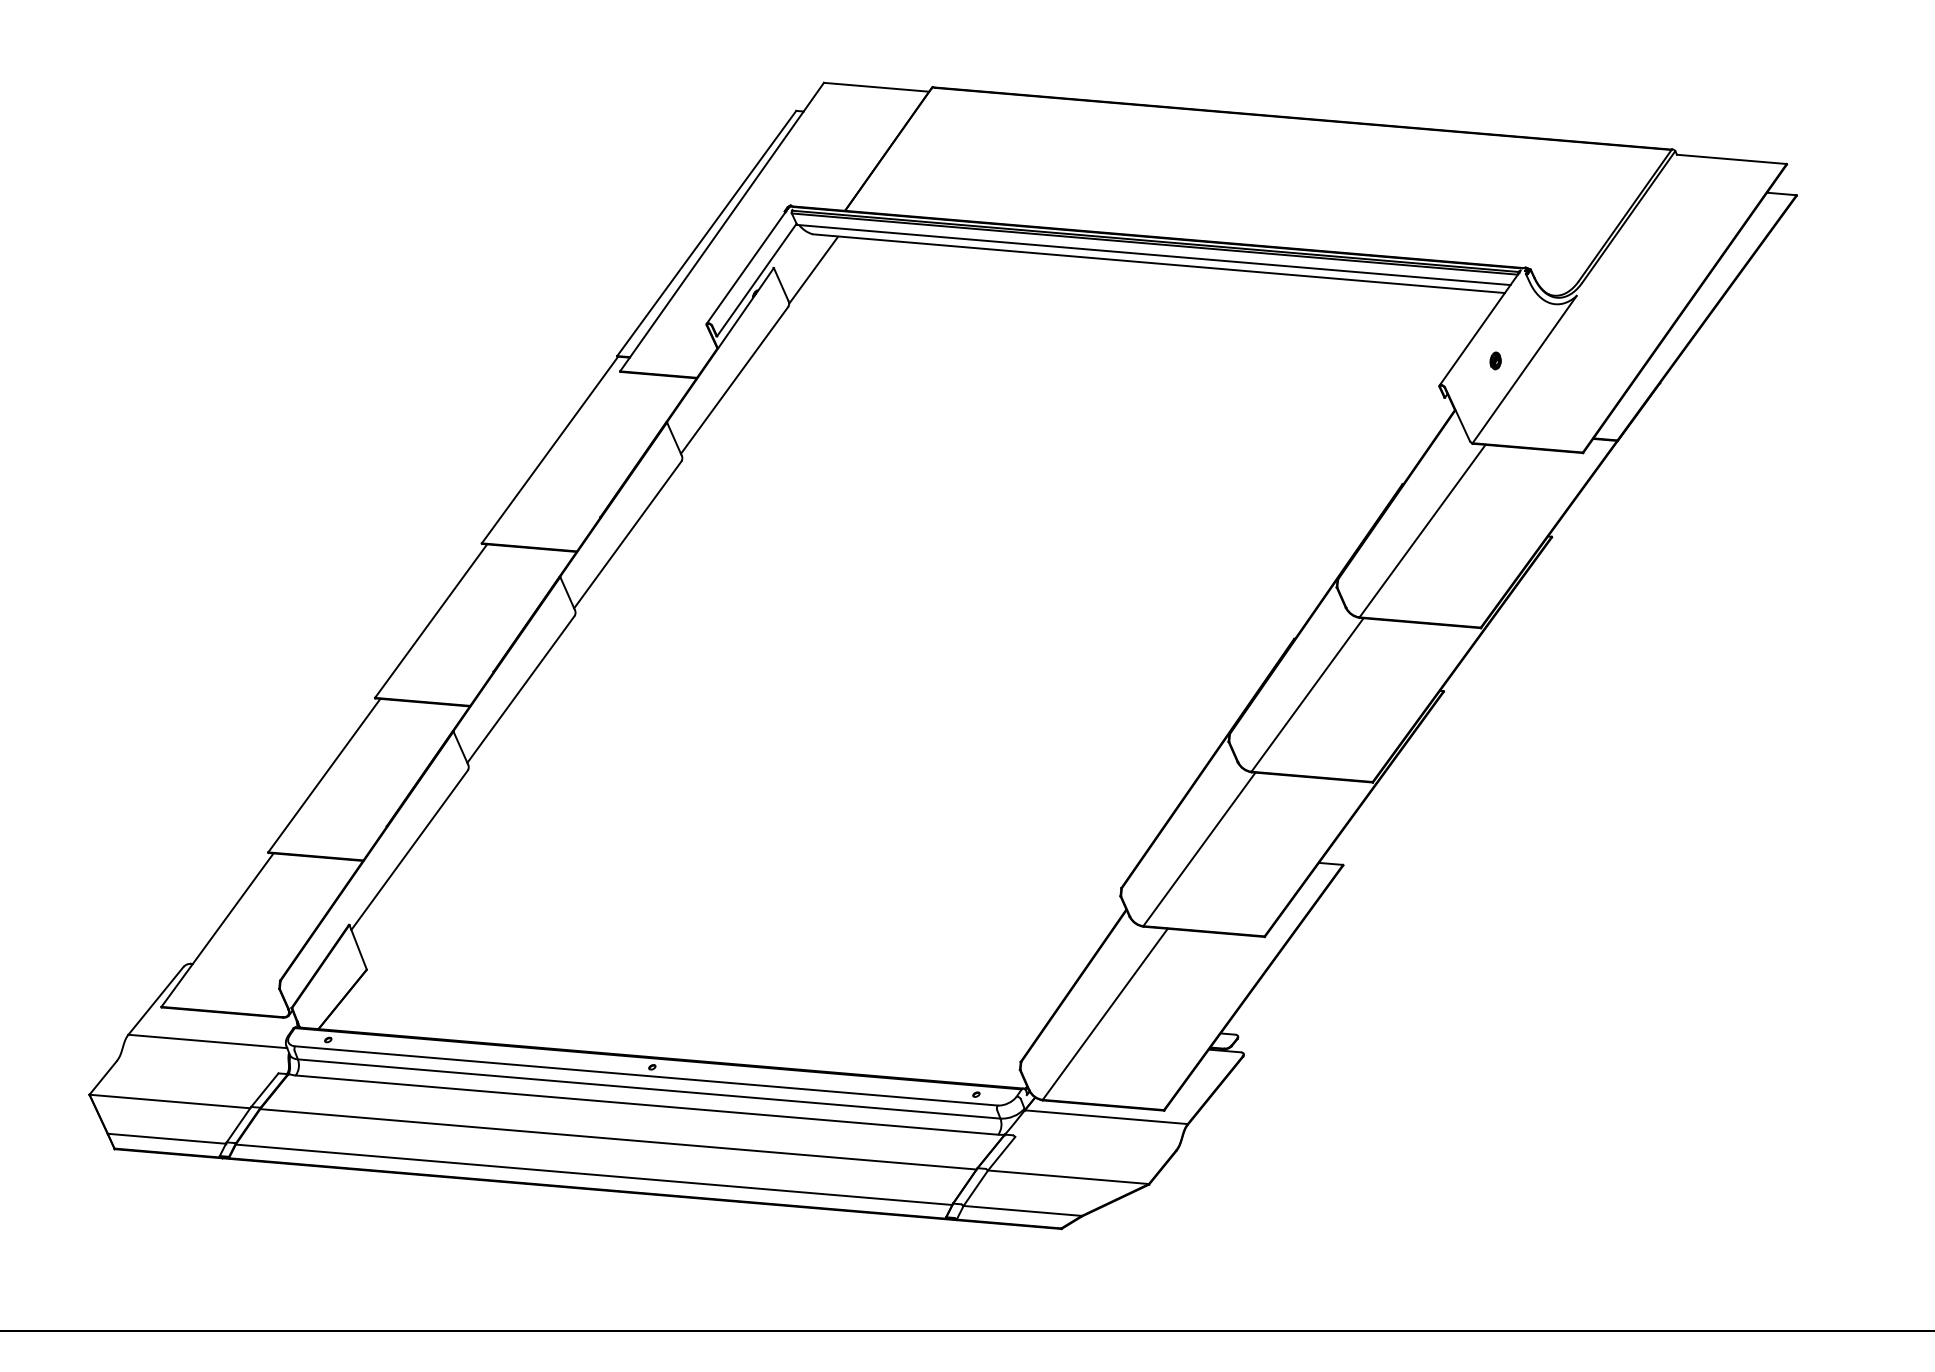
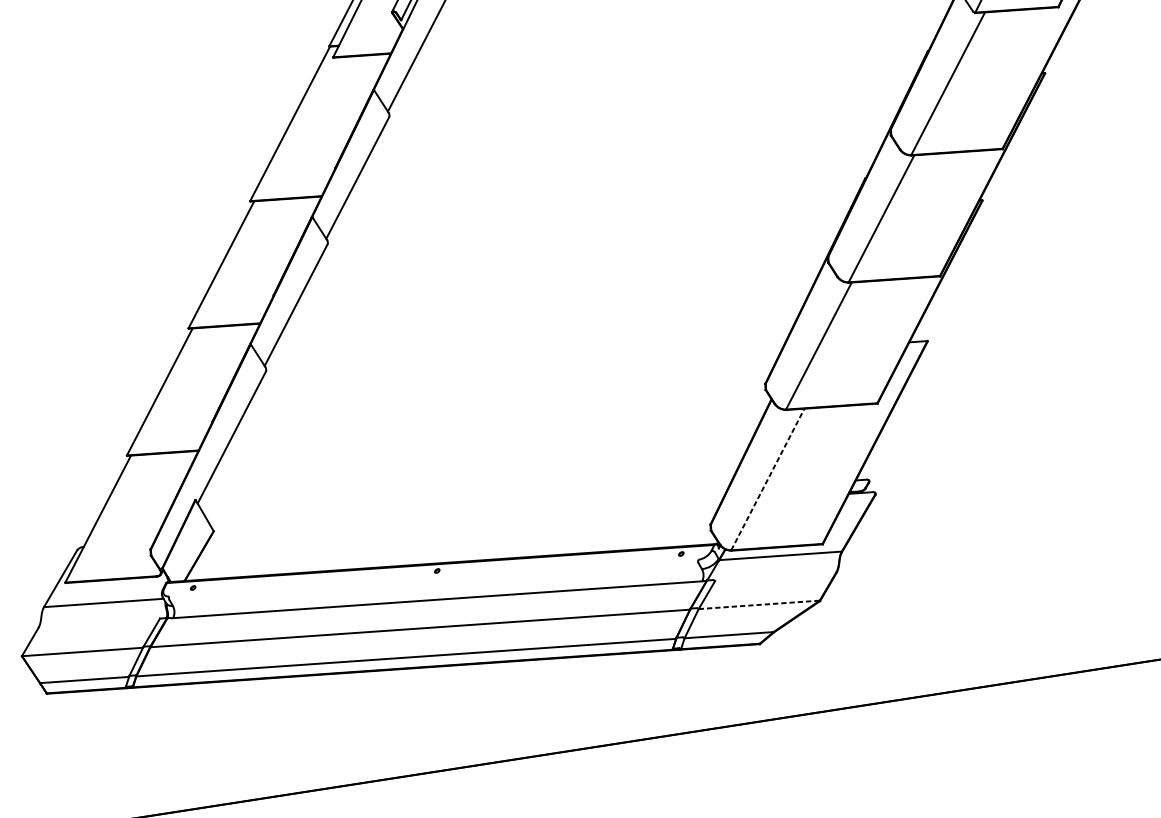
line: (1105, 1014) -> (768, 479), solid -> dashed
line: (646, 1075) -> (433, 577), removed
line: (648, 1088) -> (436, 587), removed
line: (1068, 1177) -> (759, 605), solid -> dashed

